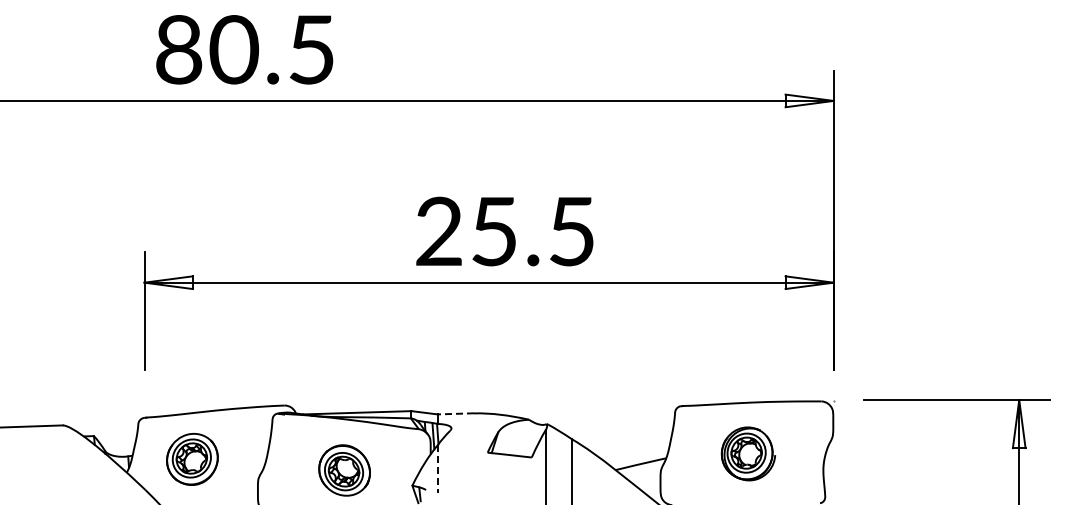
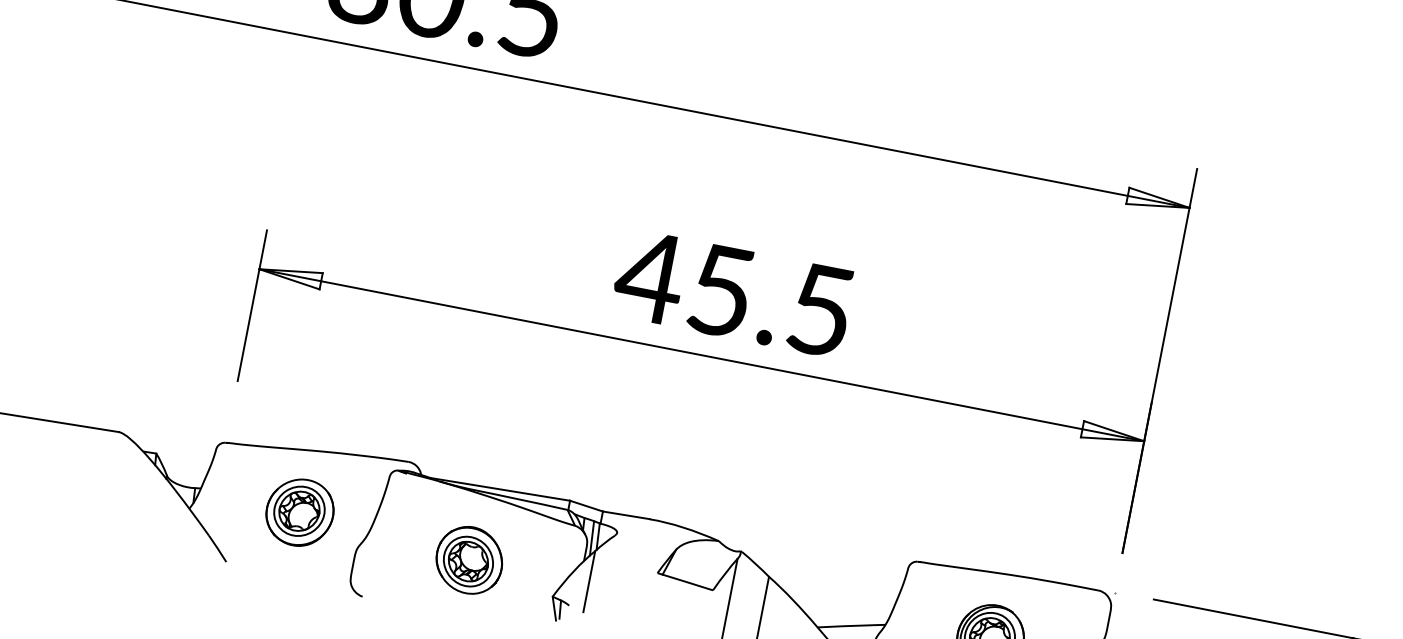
text: (438, 230) -> (649, 275), 25.5 -> 45.5
line: (455, 413) -> (626, 514), dashed -> solid
part: (192, 458) -> (300, 511), moved
line: (437, 469) -> (588, 582), dashed -> solid

